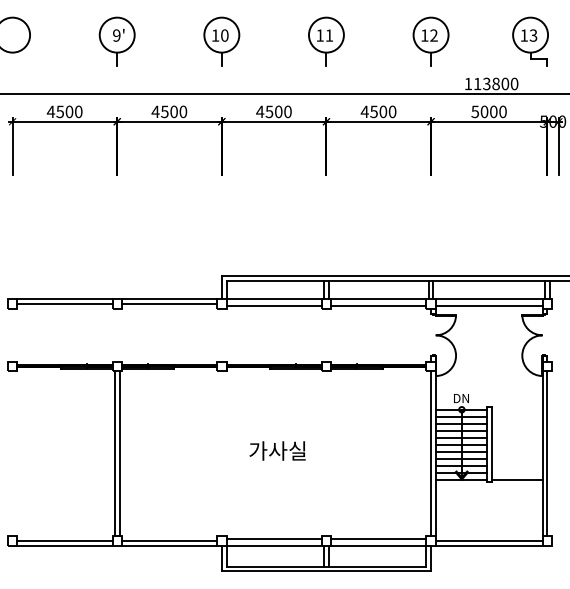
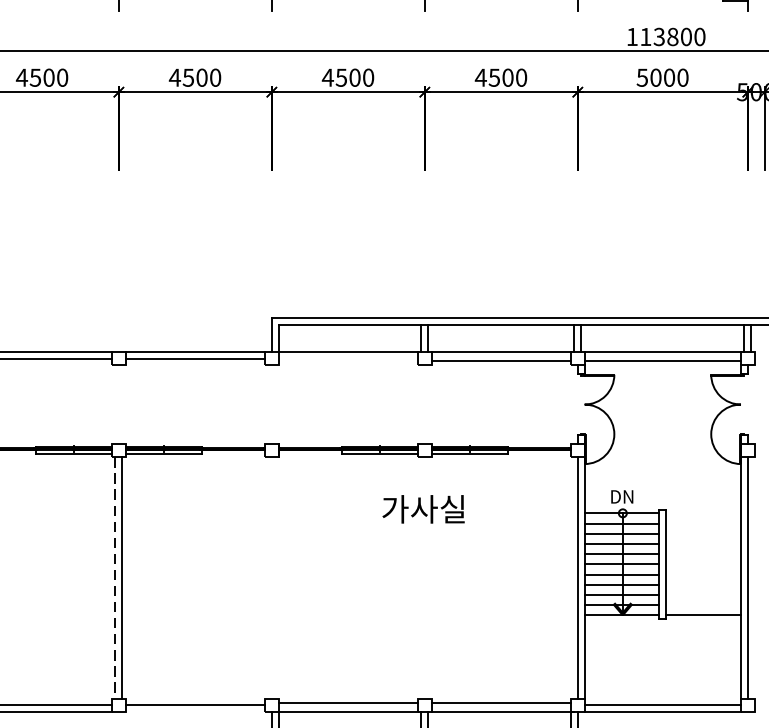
line: (273, 305) -> (347, 360), removed
text: (277, 450) -> (423, 508), moved
line: (114, 453) -> (114, 577), solid -> dashed
line: (169, 545) -> (195, 711), removed

